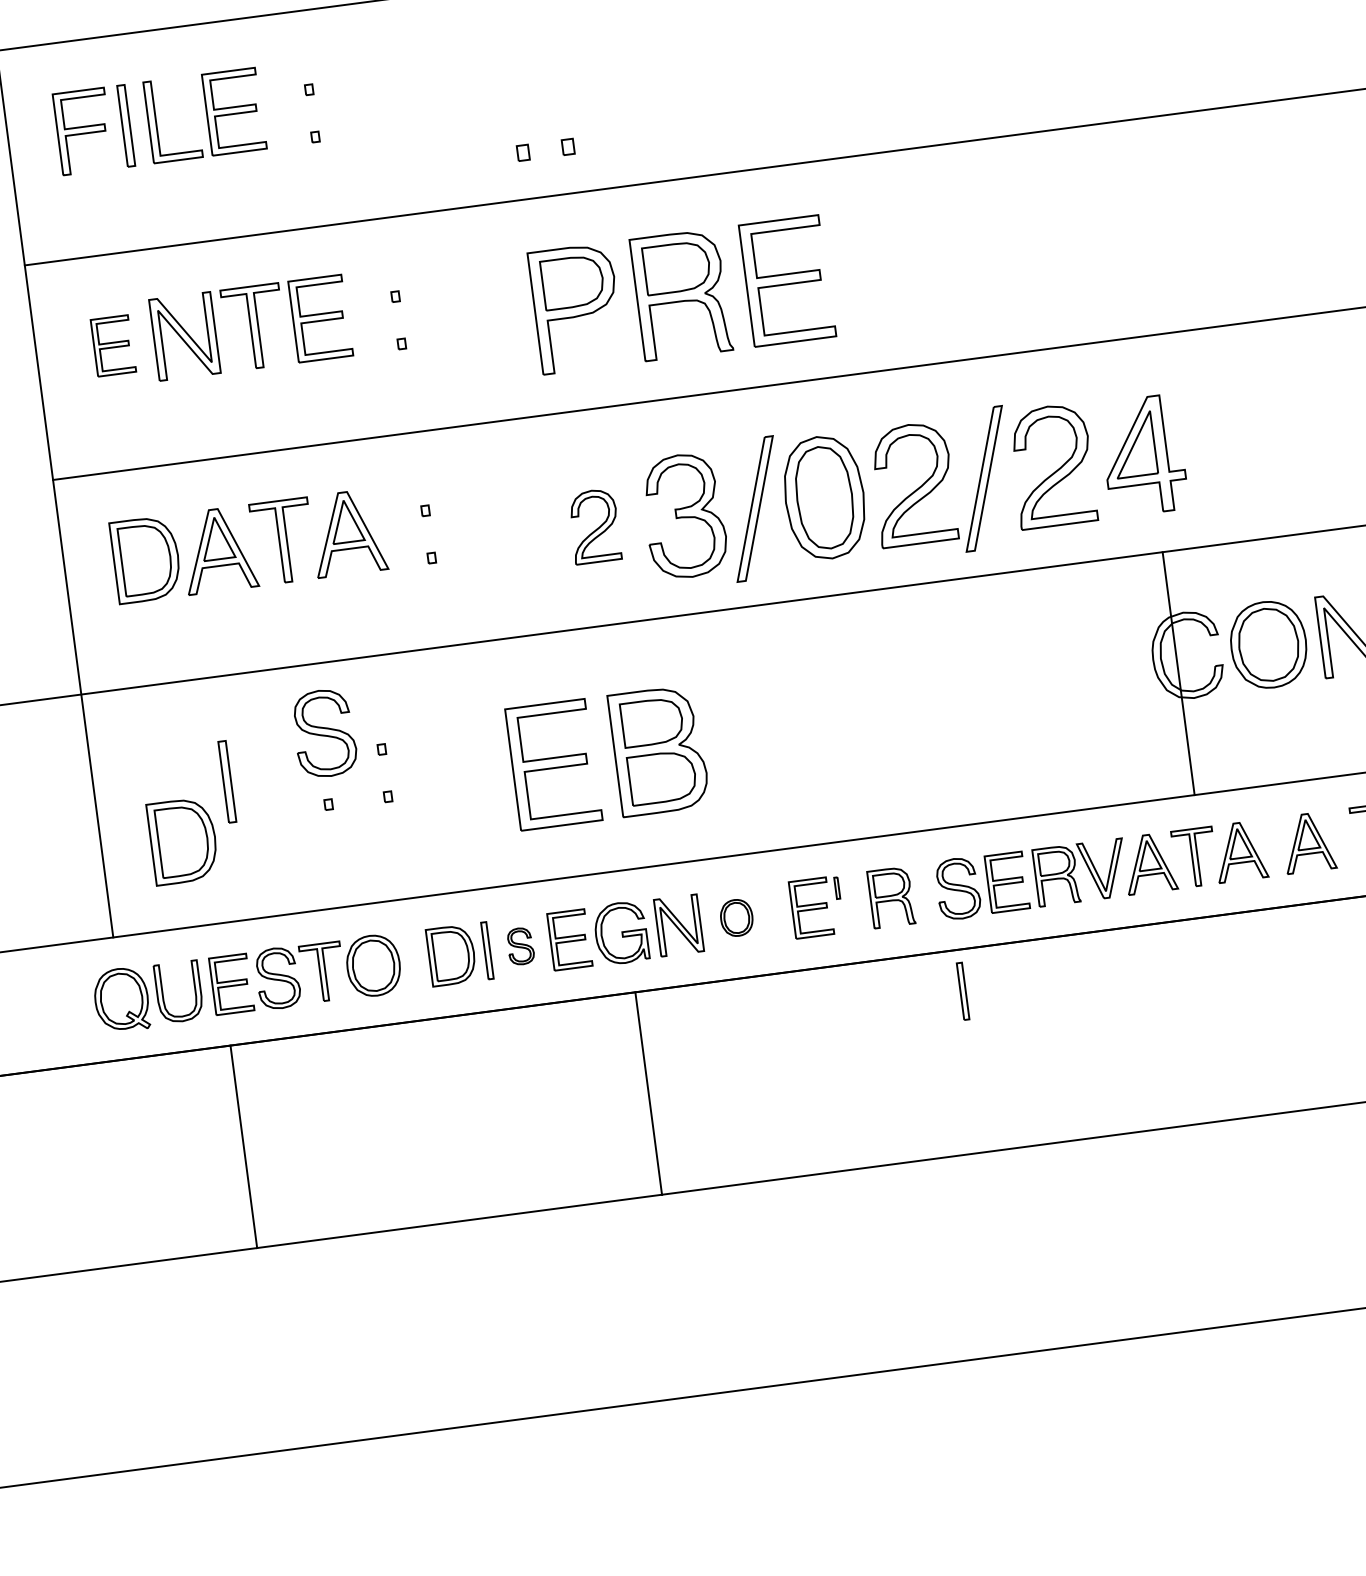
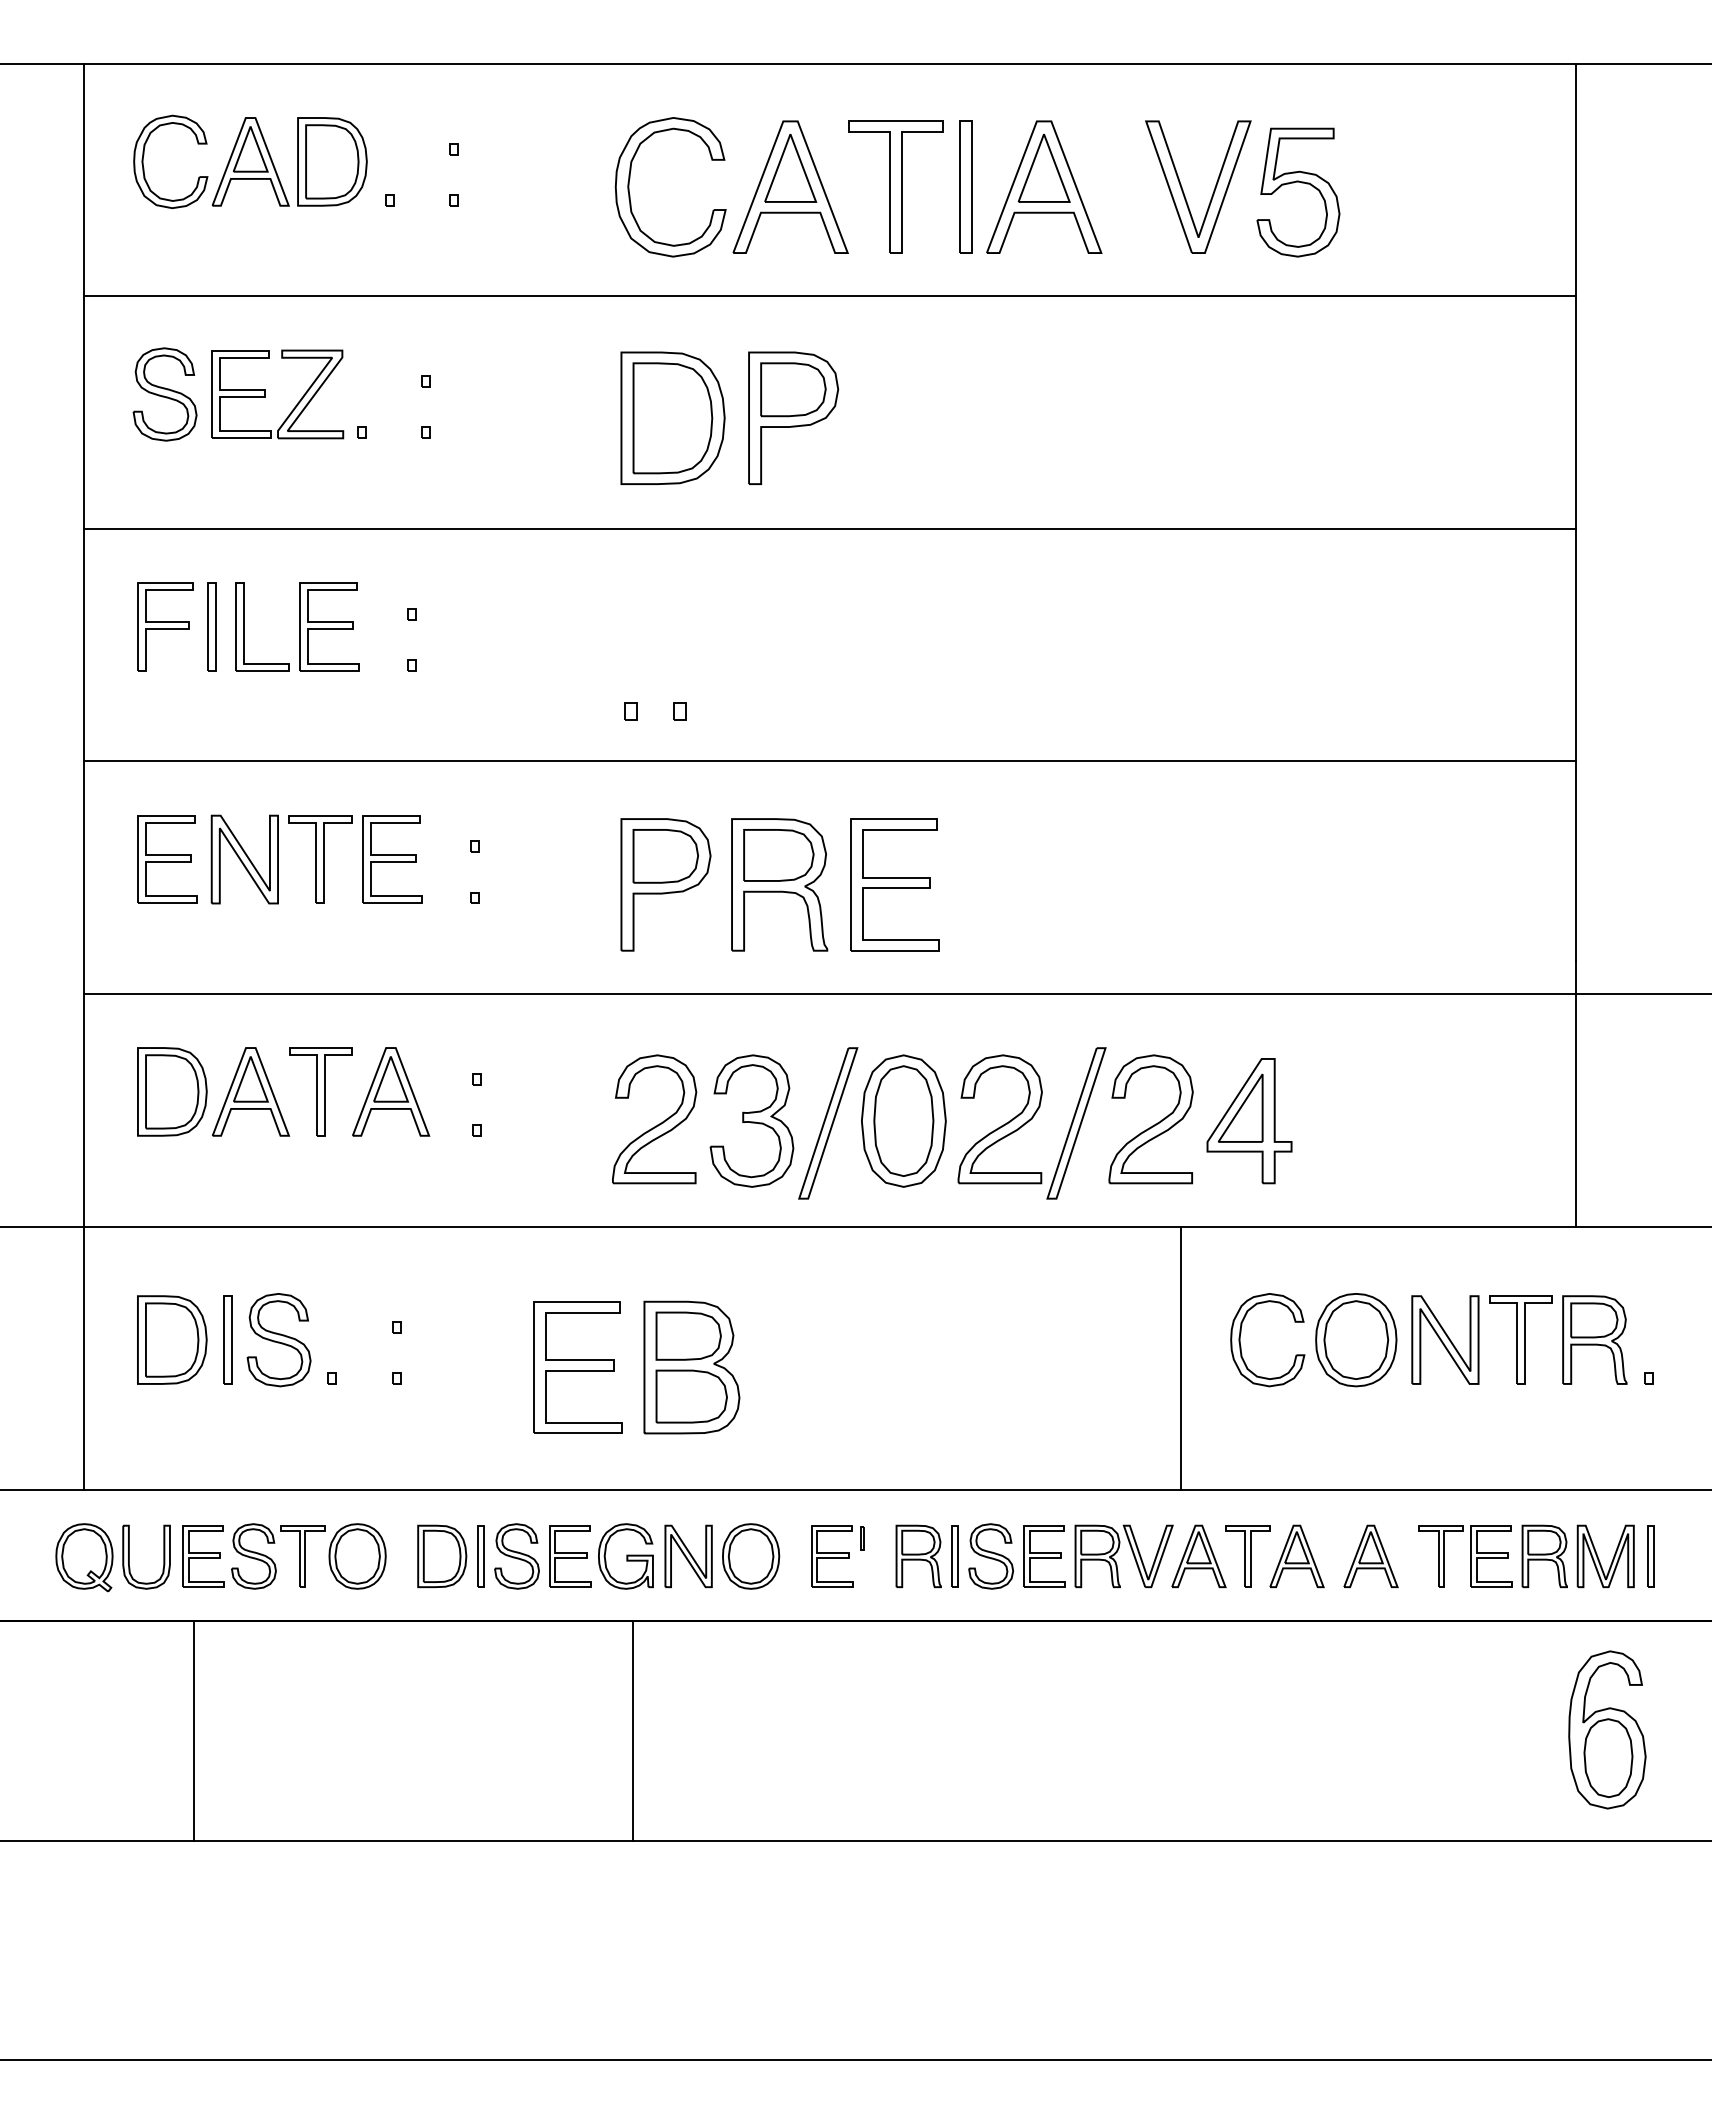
part: (113, 345) -> (167, 859), size x1.43
part: (594, 526) -> (654, 1119), size x1.67
line: (1178, 672) -> (1181, 1357), moved
part: (324, 733) -> (278, 1340), moved
part: (183, 840) -> (172, 1339), moved
part: (737, 917) -> (751, 1556), size x1.67
part: (520, 946) -> (516, 1556), size x1.67
part: (962, 991) -> (954, 1556), moved

